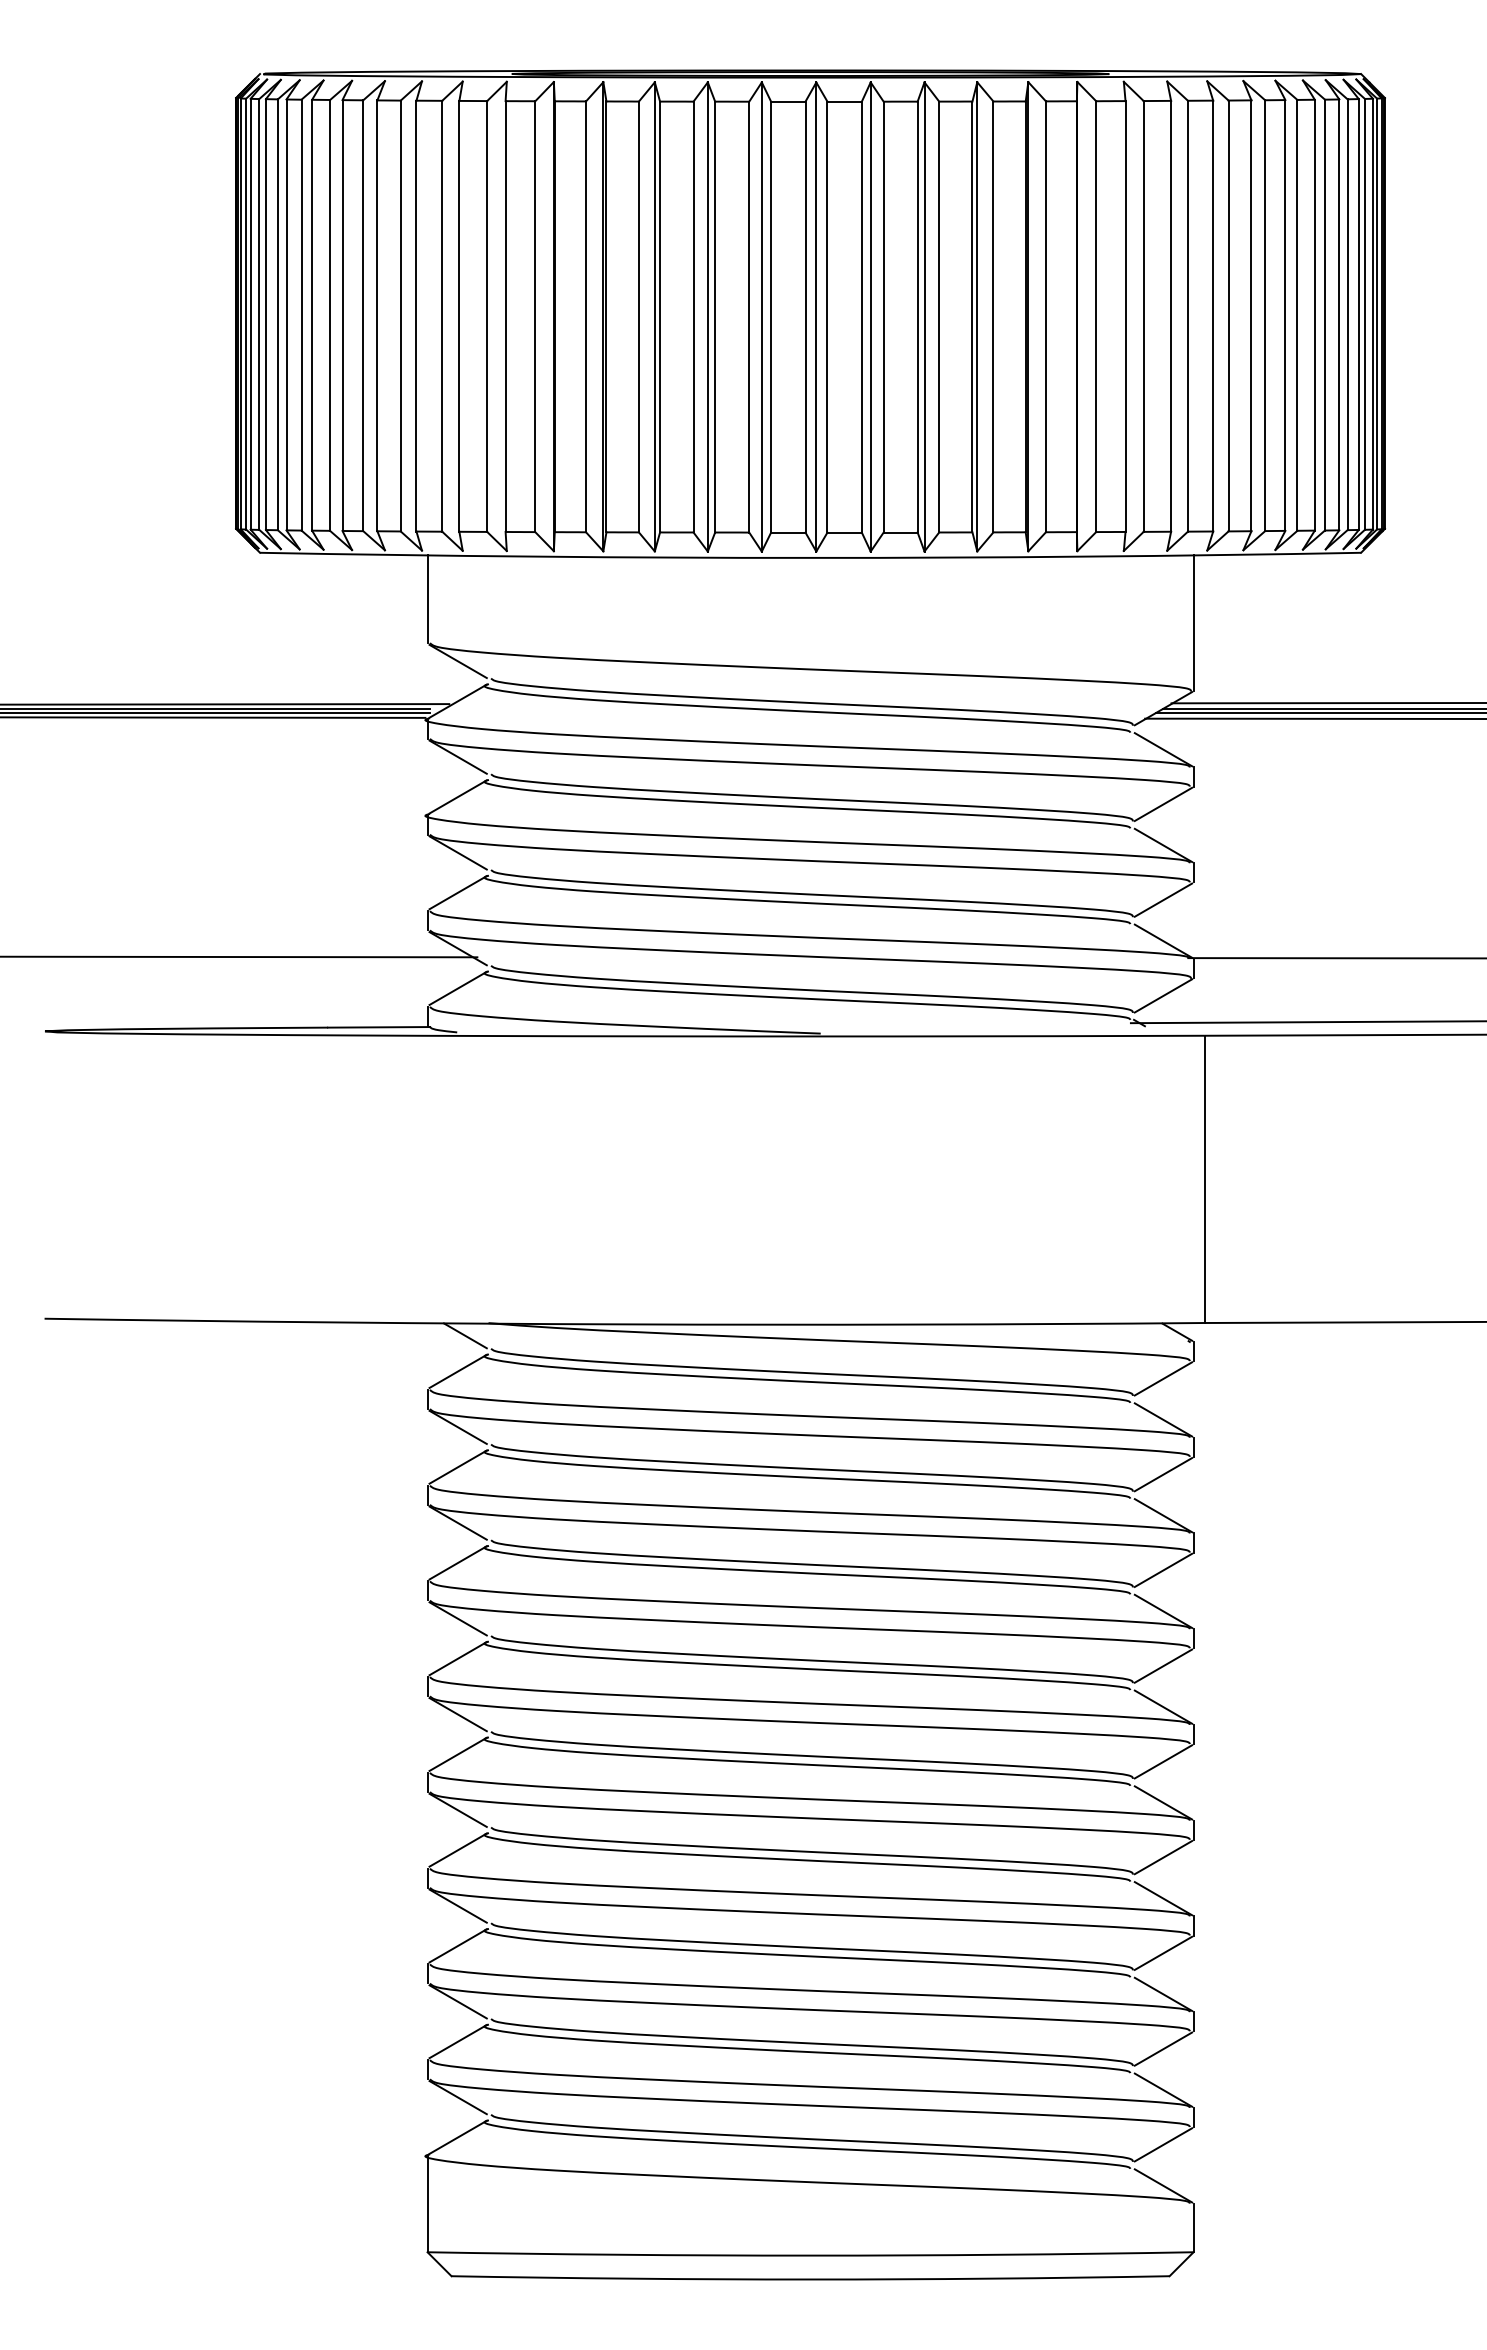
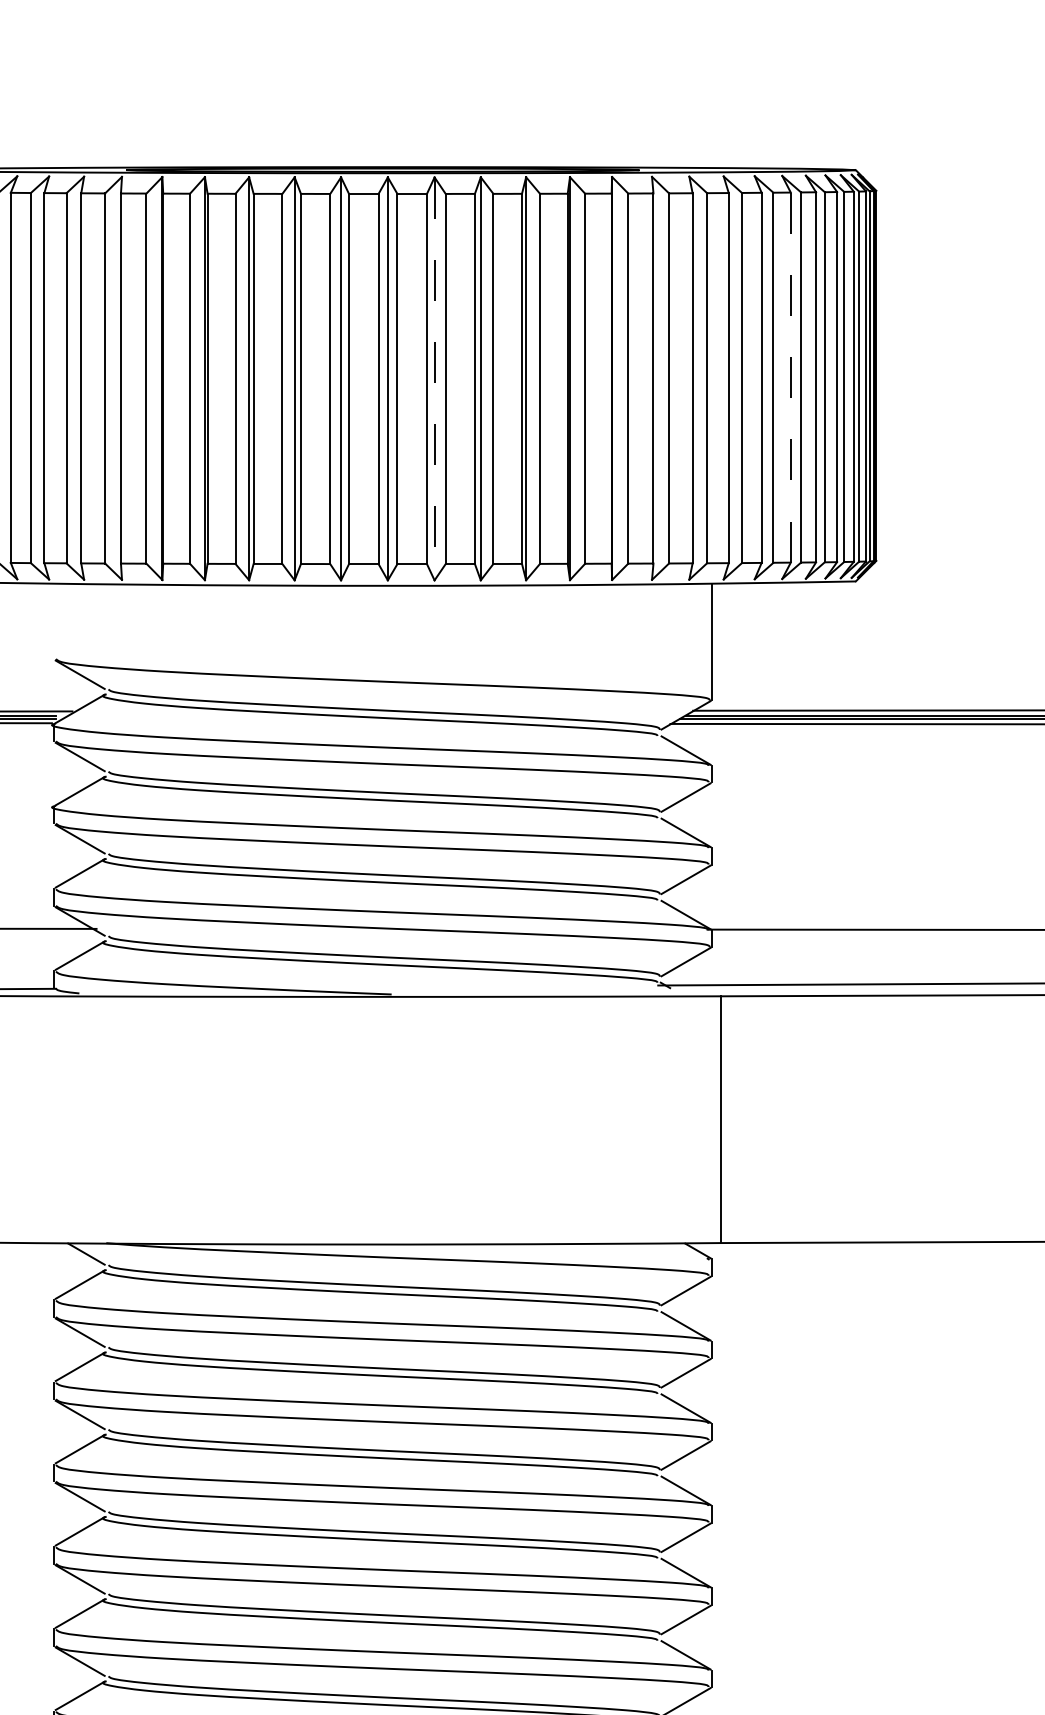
line: (1285, 315) -> (790, 377), solid -> dashed
line: (870, 316) -> (434, 378), solid -> dashed
line: (427, 599) -> (53, 621), removed

